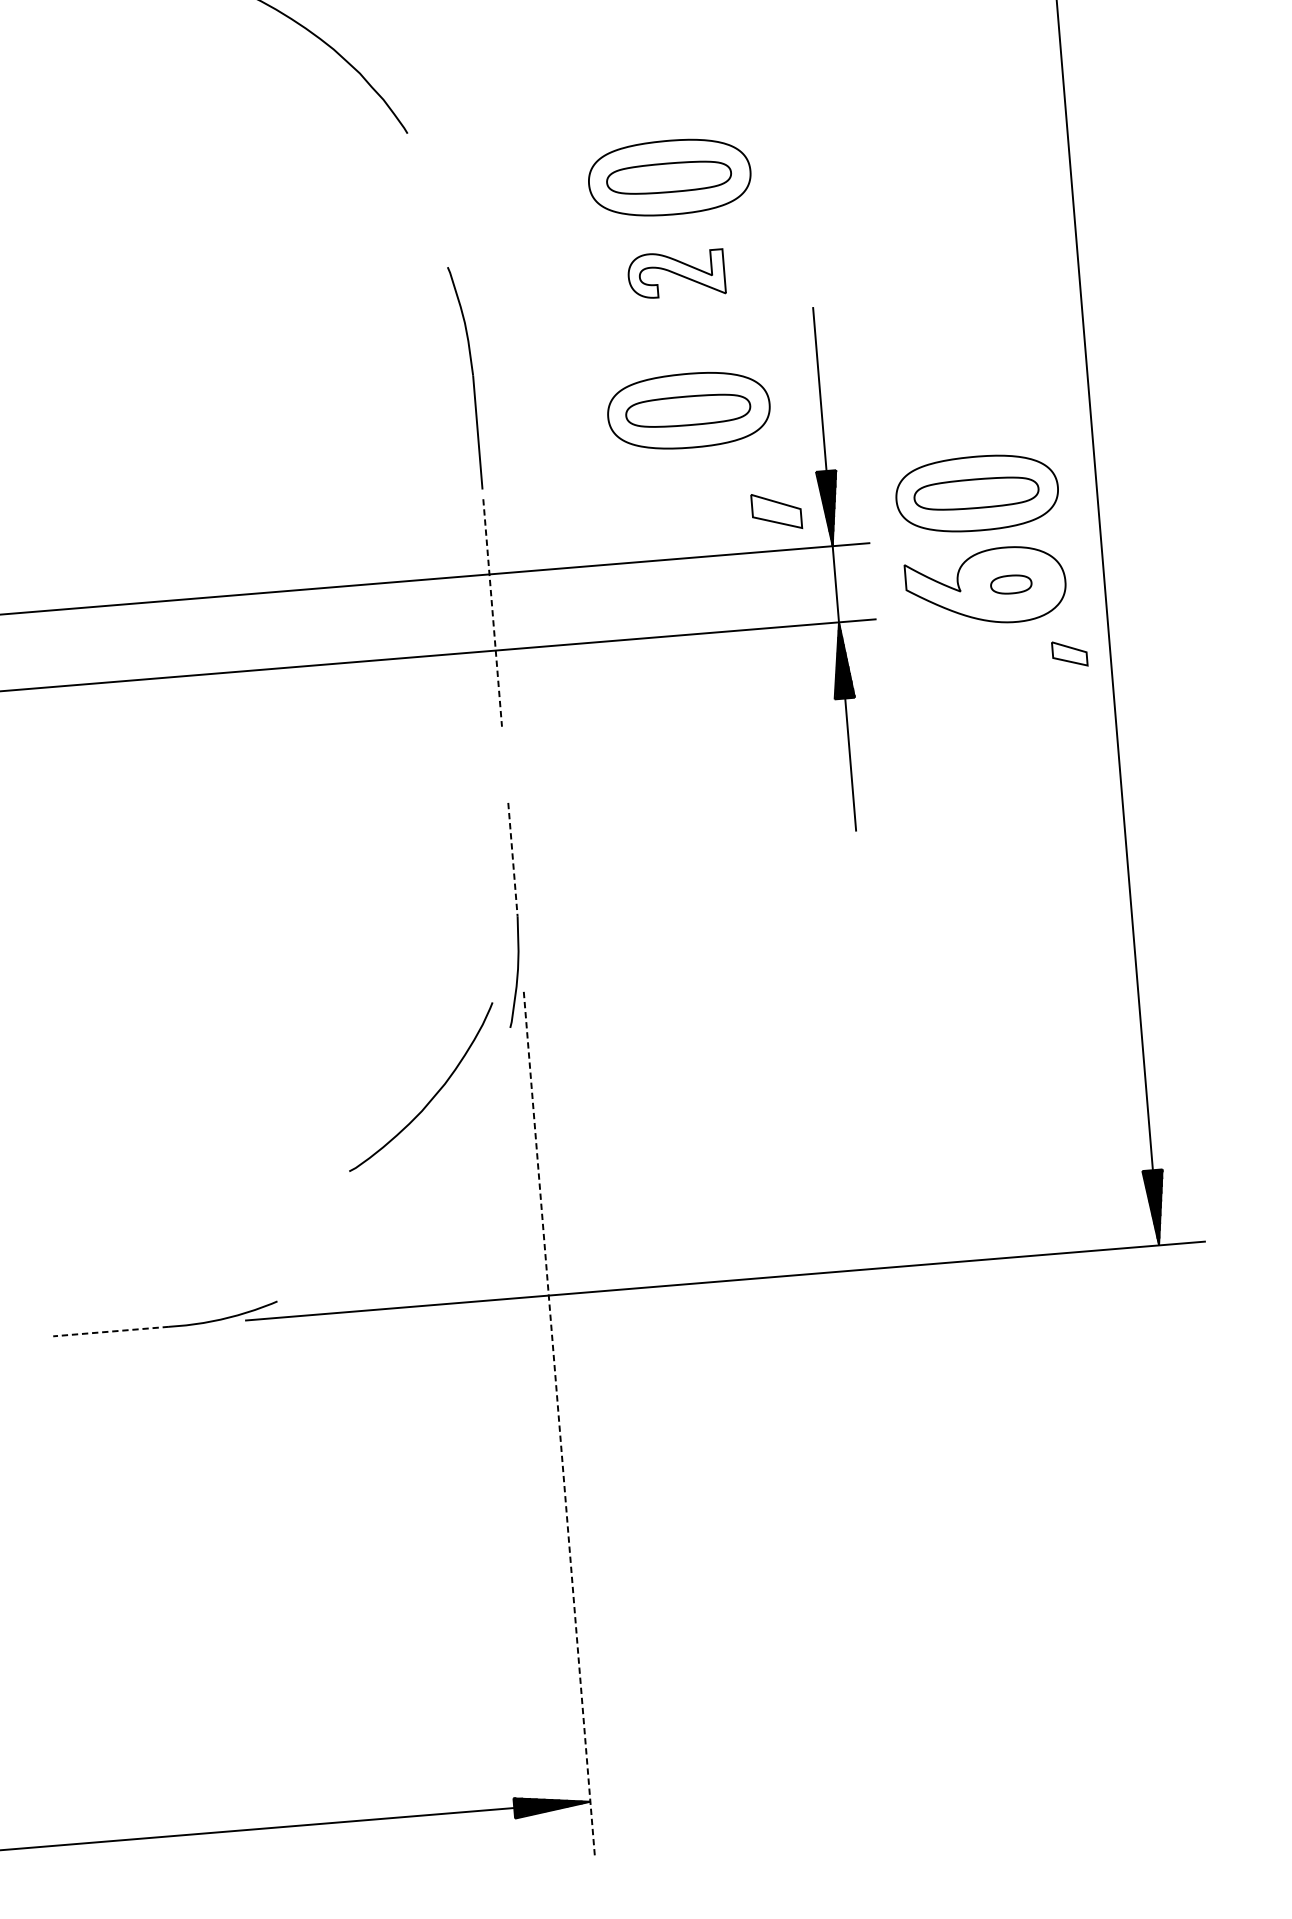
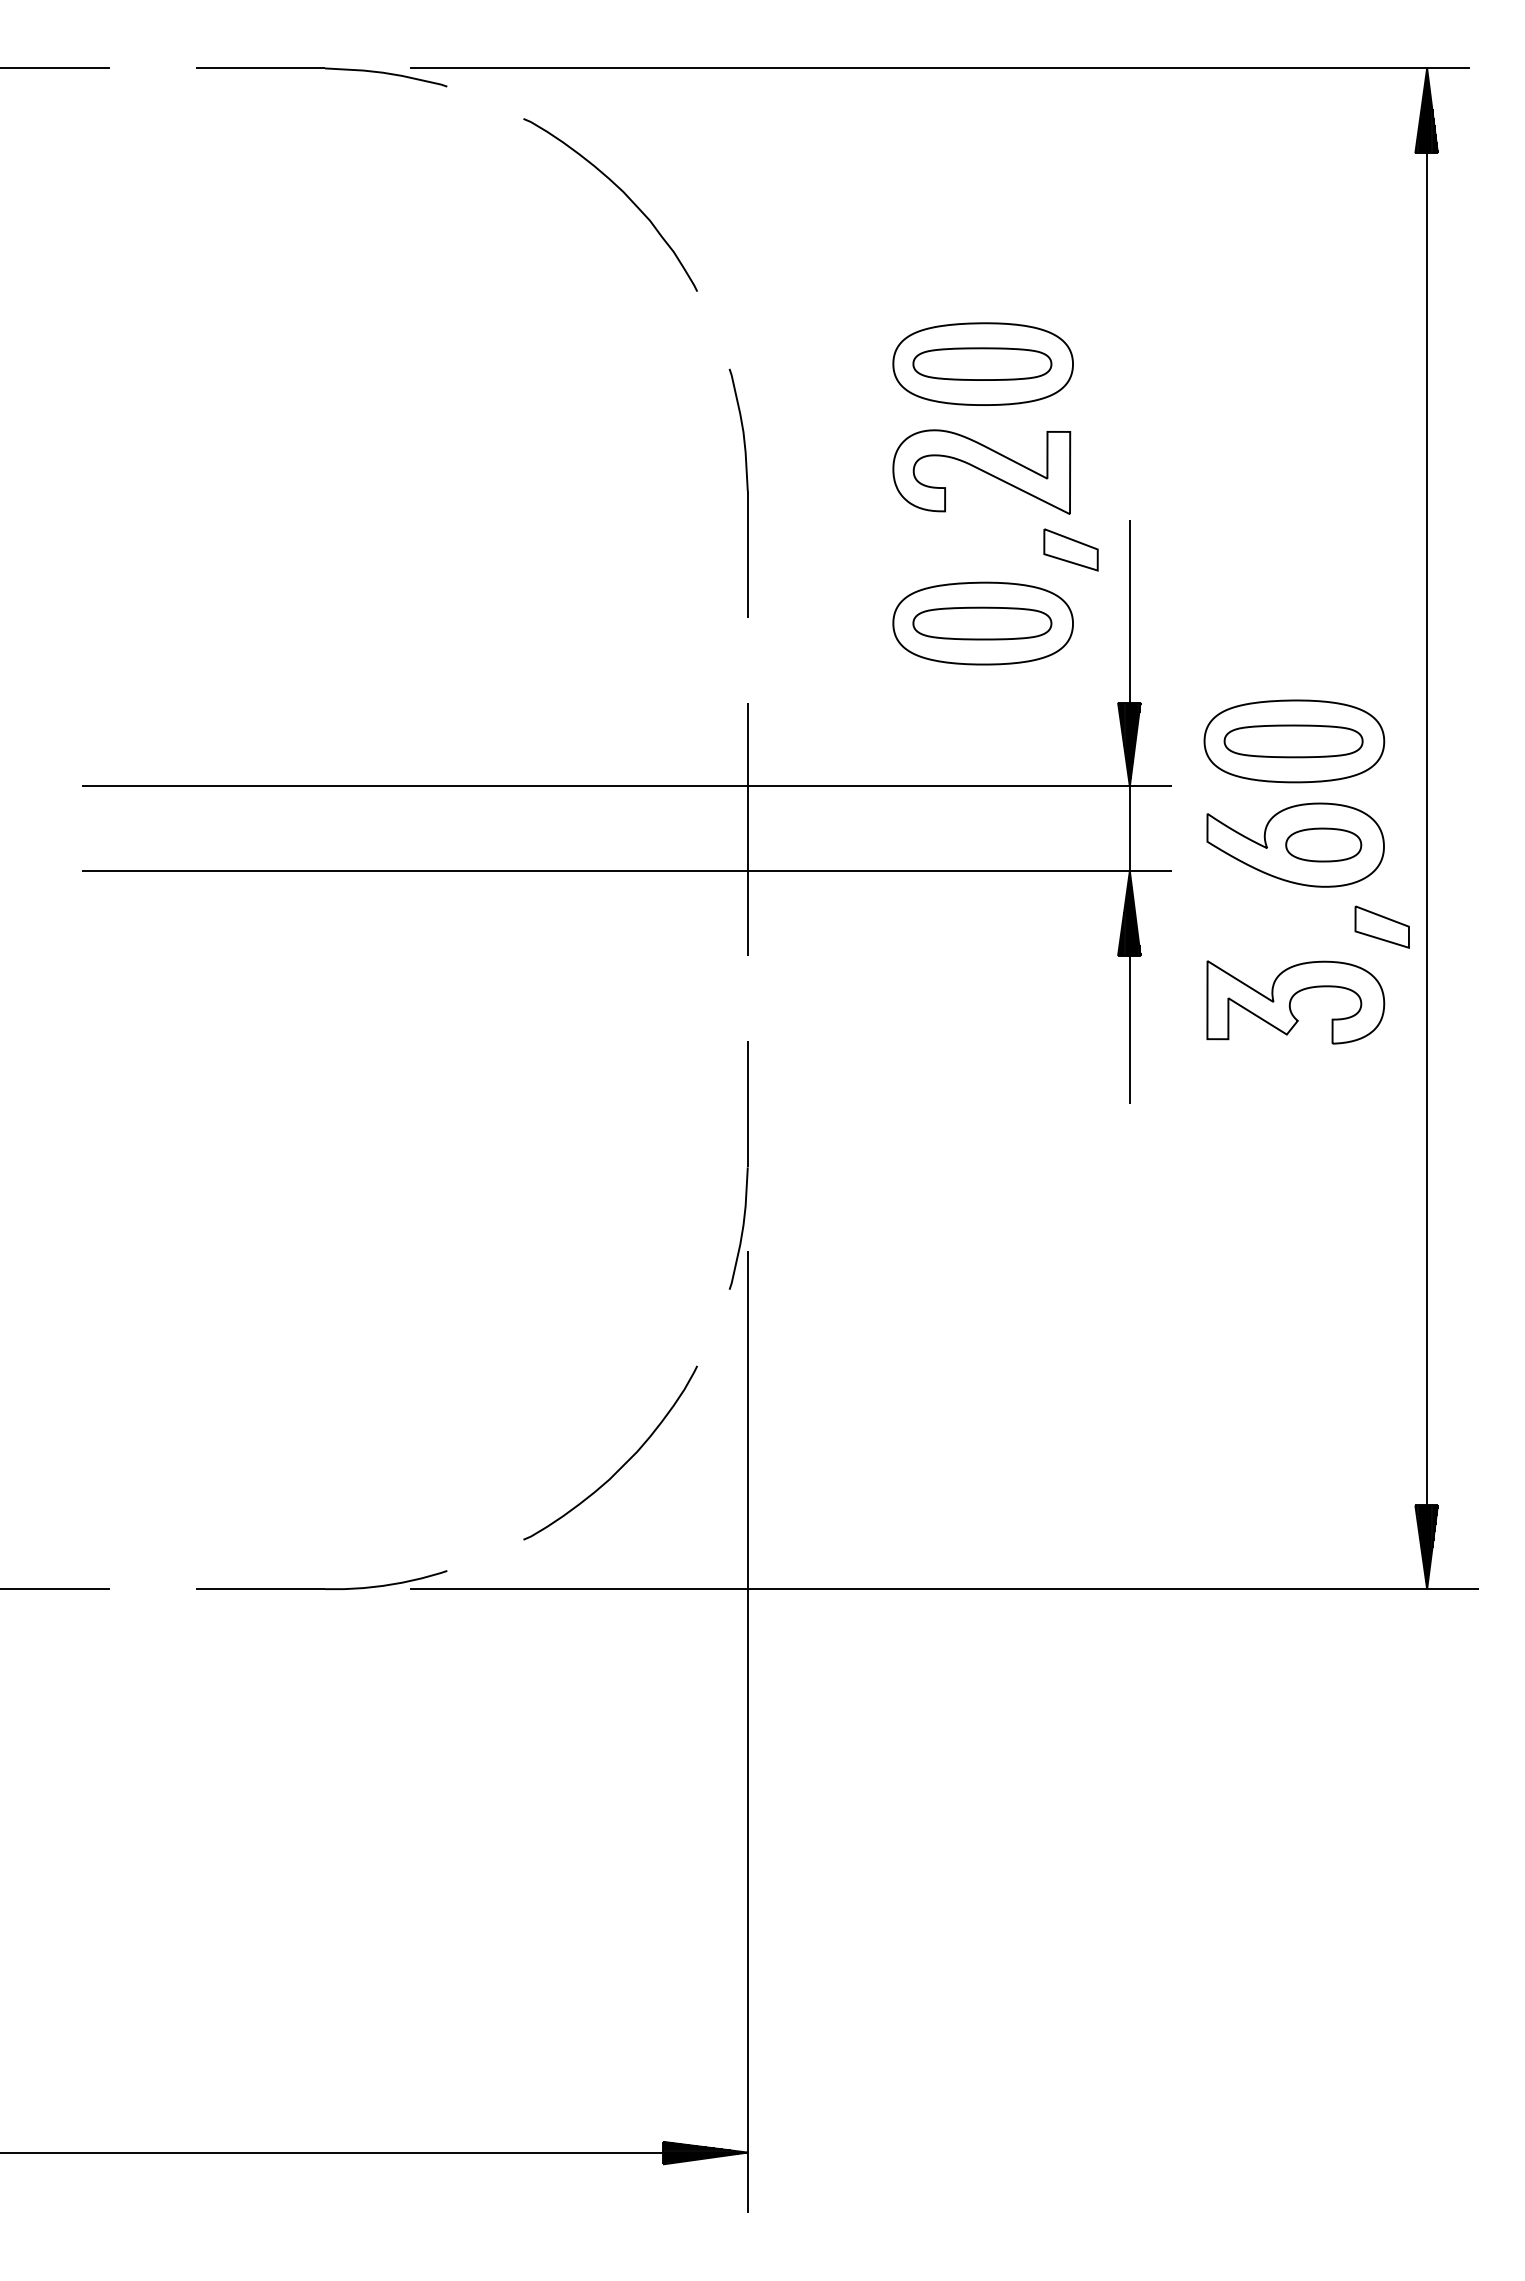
part: (676, 274) -> (981, 471), size x1.67
part: (471, 375) -> (746, 490), moved
part: (776, 511) -> (1070, 549), moved
part: (1010, 584) -> (1323, 844), size x1.67
line: (492, 613) -> (747, 829), dashed -> solid
part: (1069, 653) -> (1381, 926), size x1.43
part: (997, 728) -> (1295, 1002), added
line: (512, 860) -> (747, 1104), dashed -> solid
curve: (433, 1096) -> (623, 1464), moved
line: (111, 1331) -> (260, 1589), dashed -> solid
line: (559, 1423) -> (747, 1731), dashed -> solid

